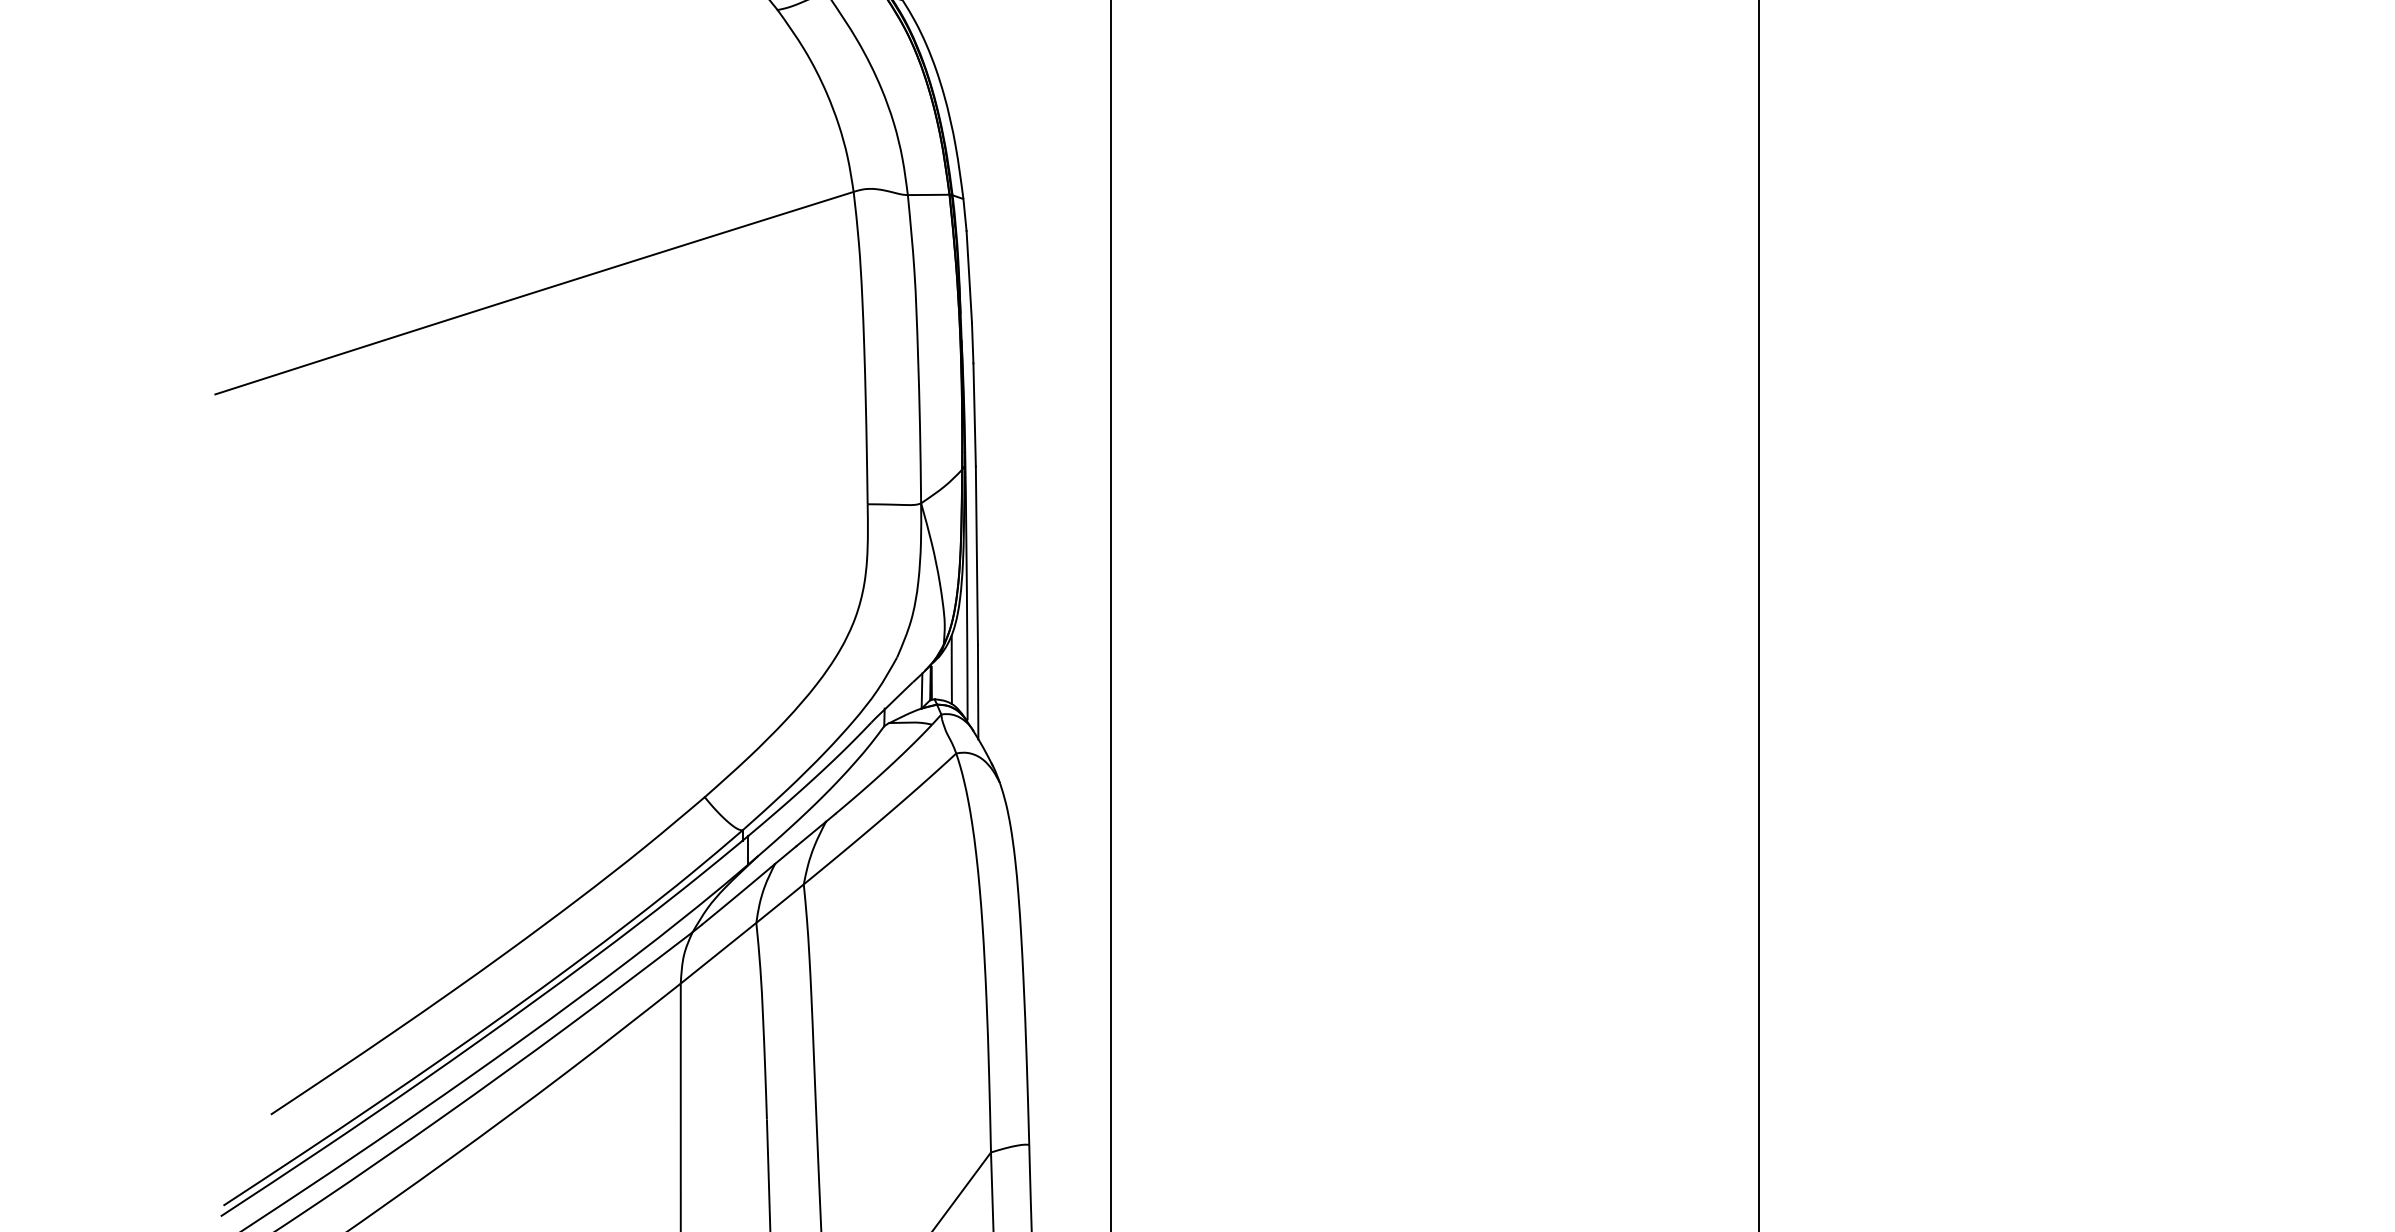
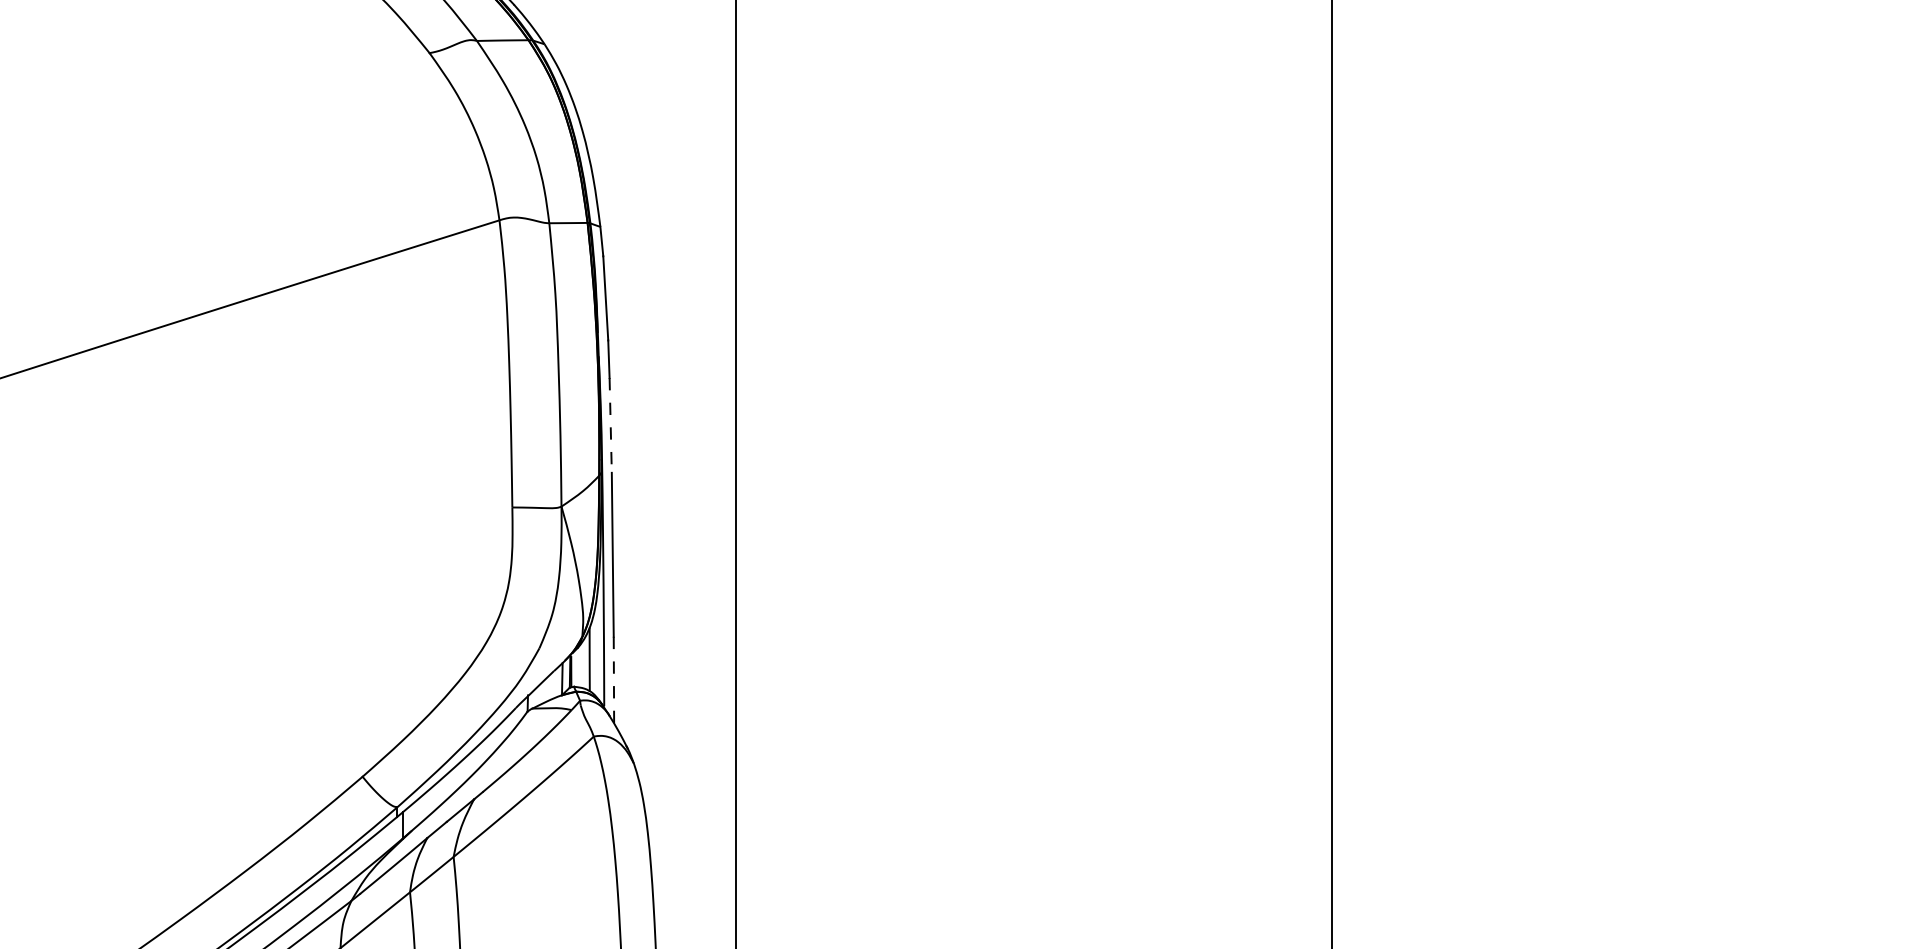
line: (974, 415) -> (610, 425), solid -> dashed
line: (978, 692) -> (614, 680), solid -> dashed

